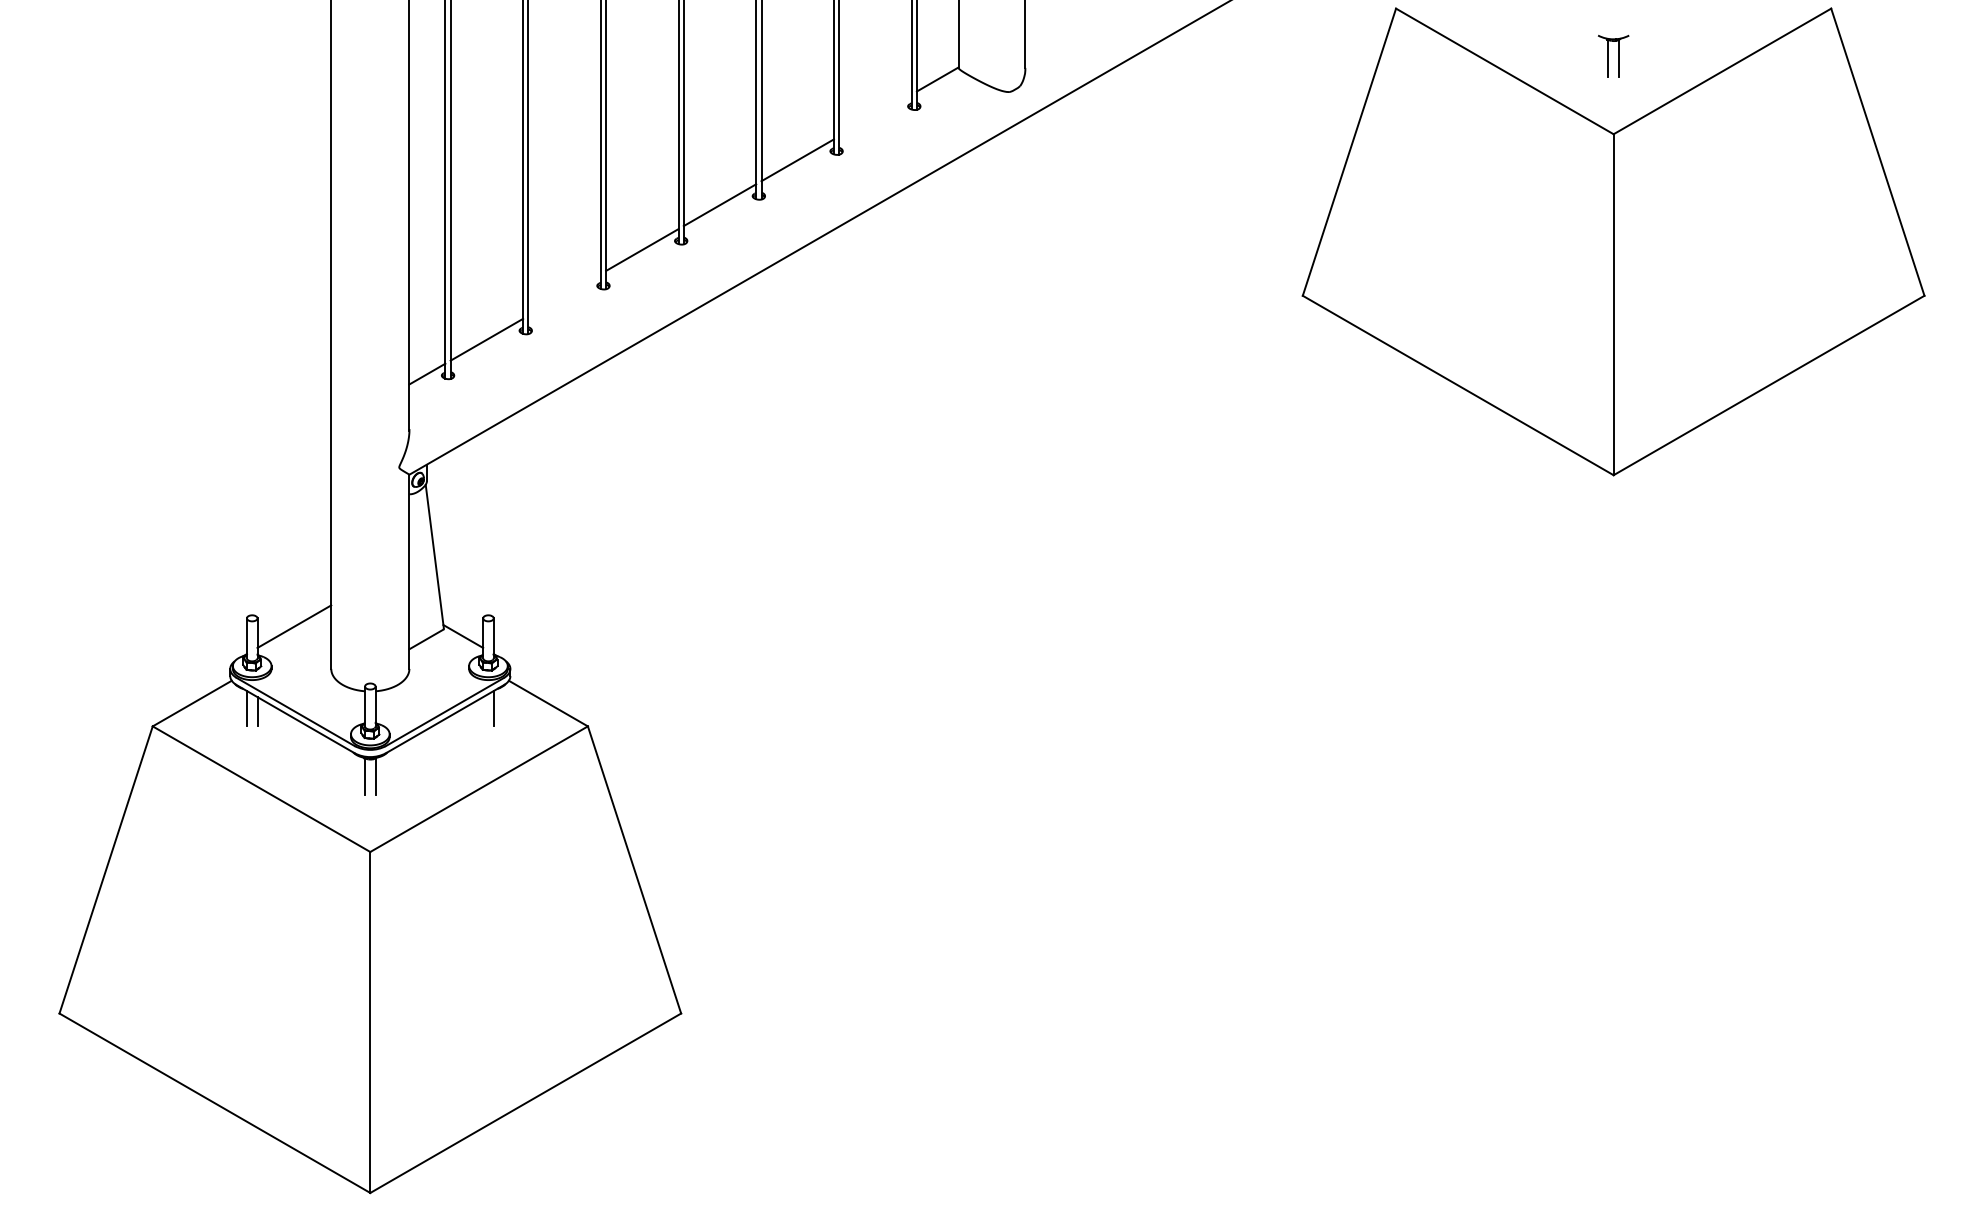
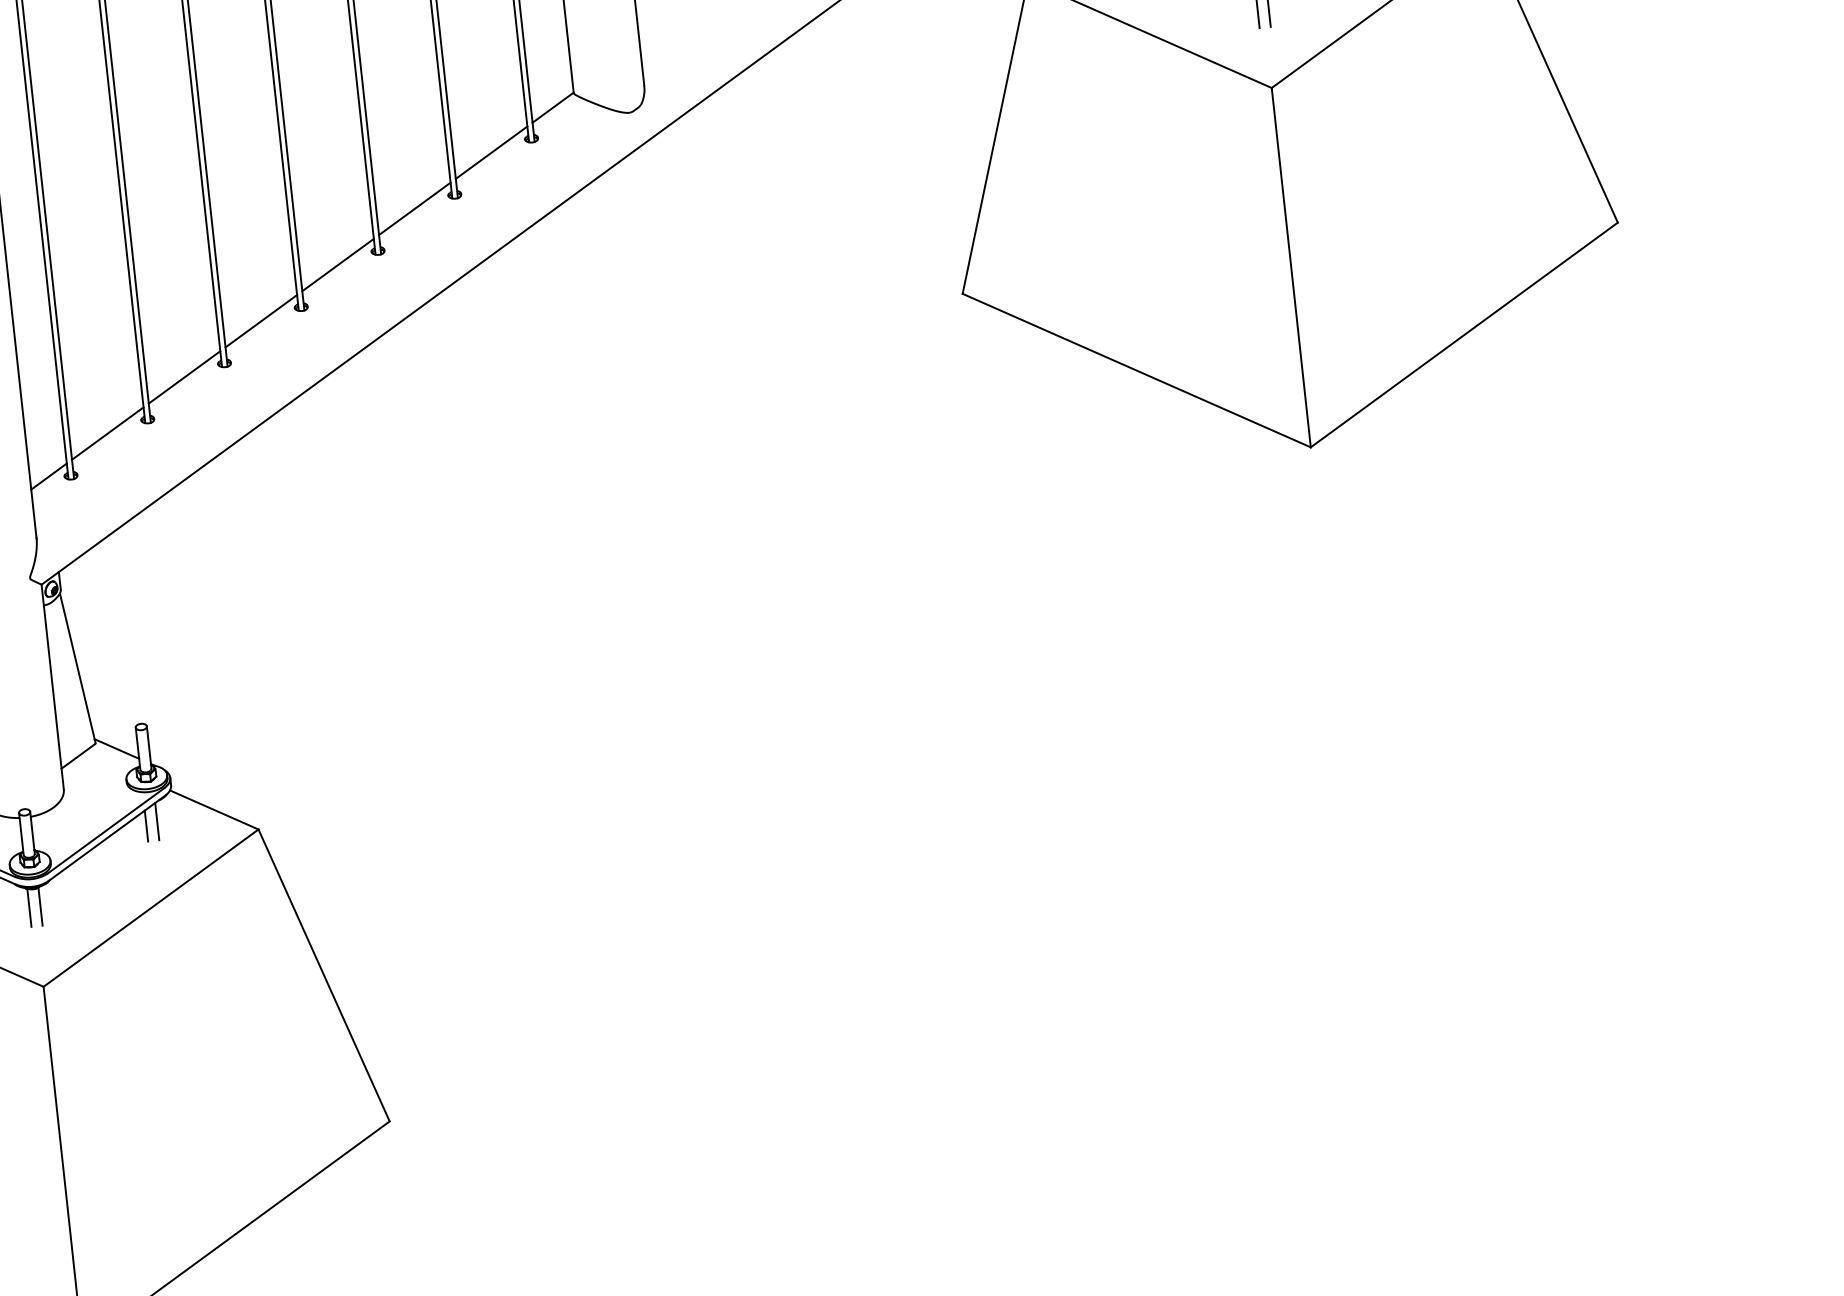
line: (875, 115) -> (491, 152), added
line: (564, 294) -> (184, 377), added
line: (483, 711) -> (146, 825), added

